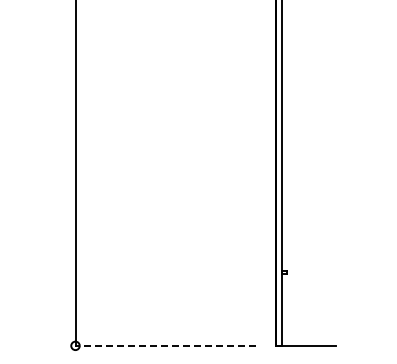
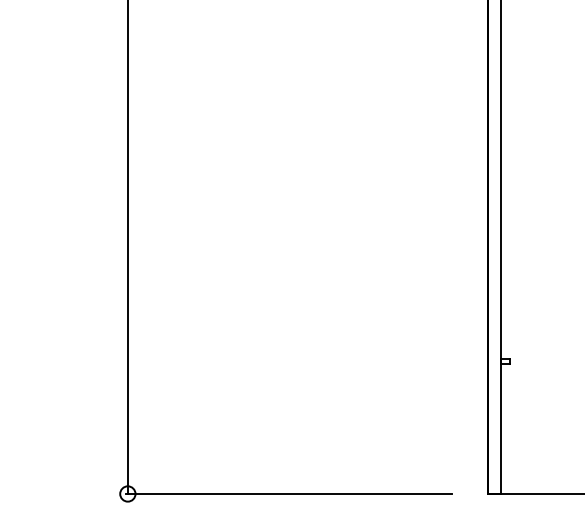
line: (164, 345) -> (288, 493), dashed -> solid

